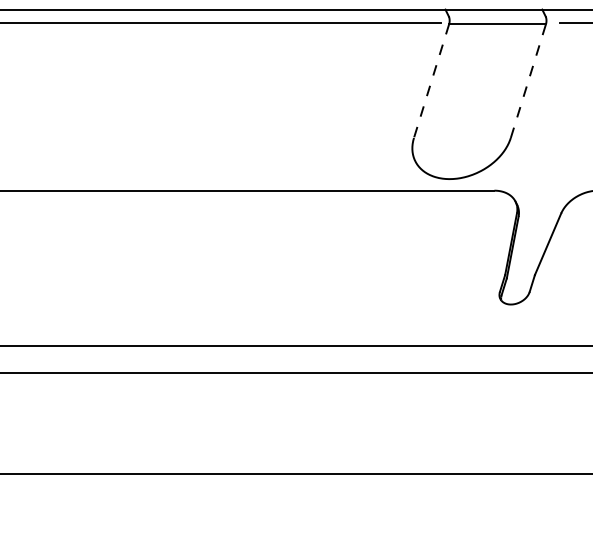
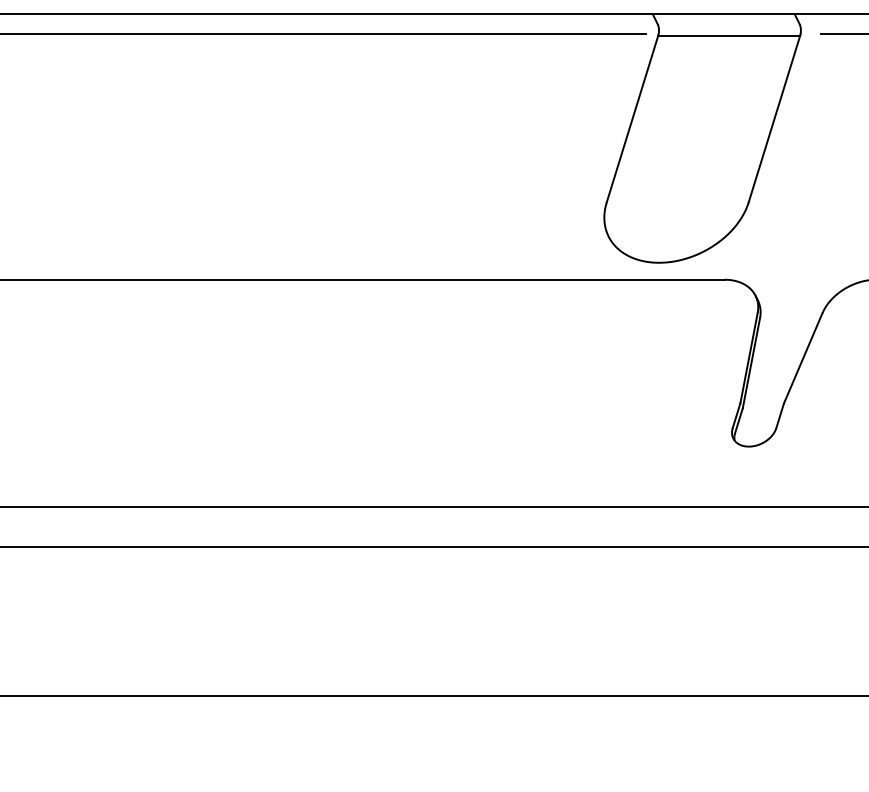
line: (431, 81) -> (632, 119), dashed -> solid
line: (528, 81) -> (774, 119), dashed -> solid

